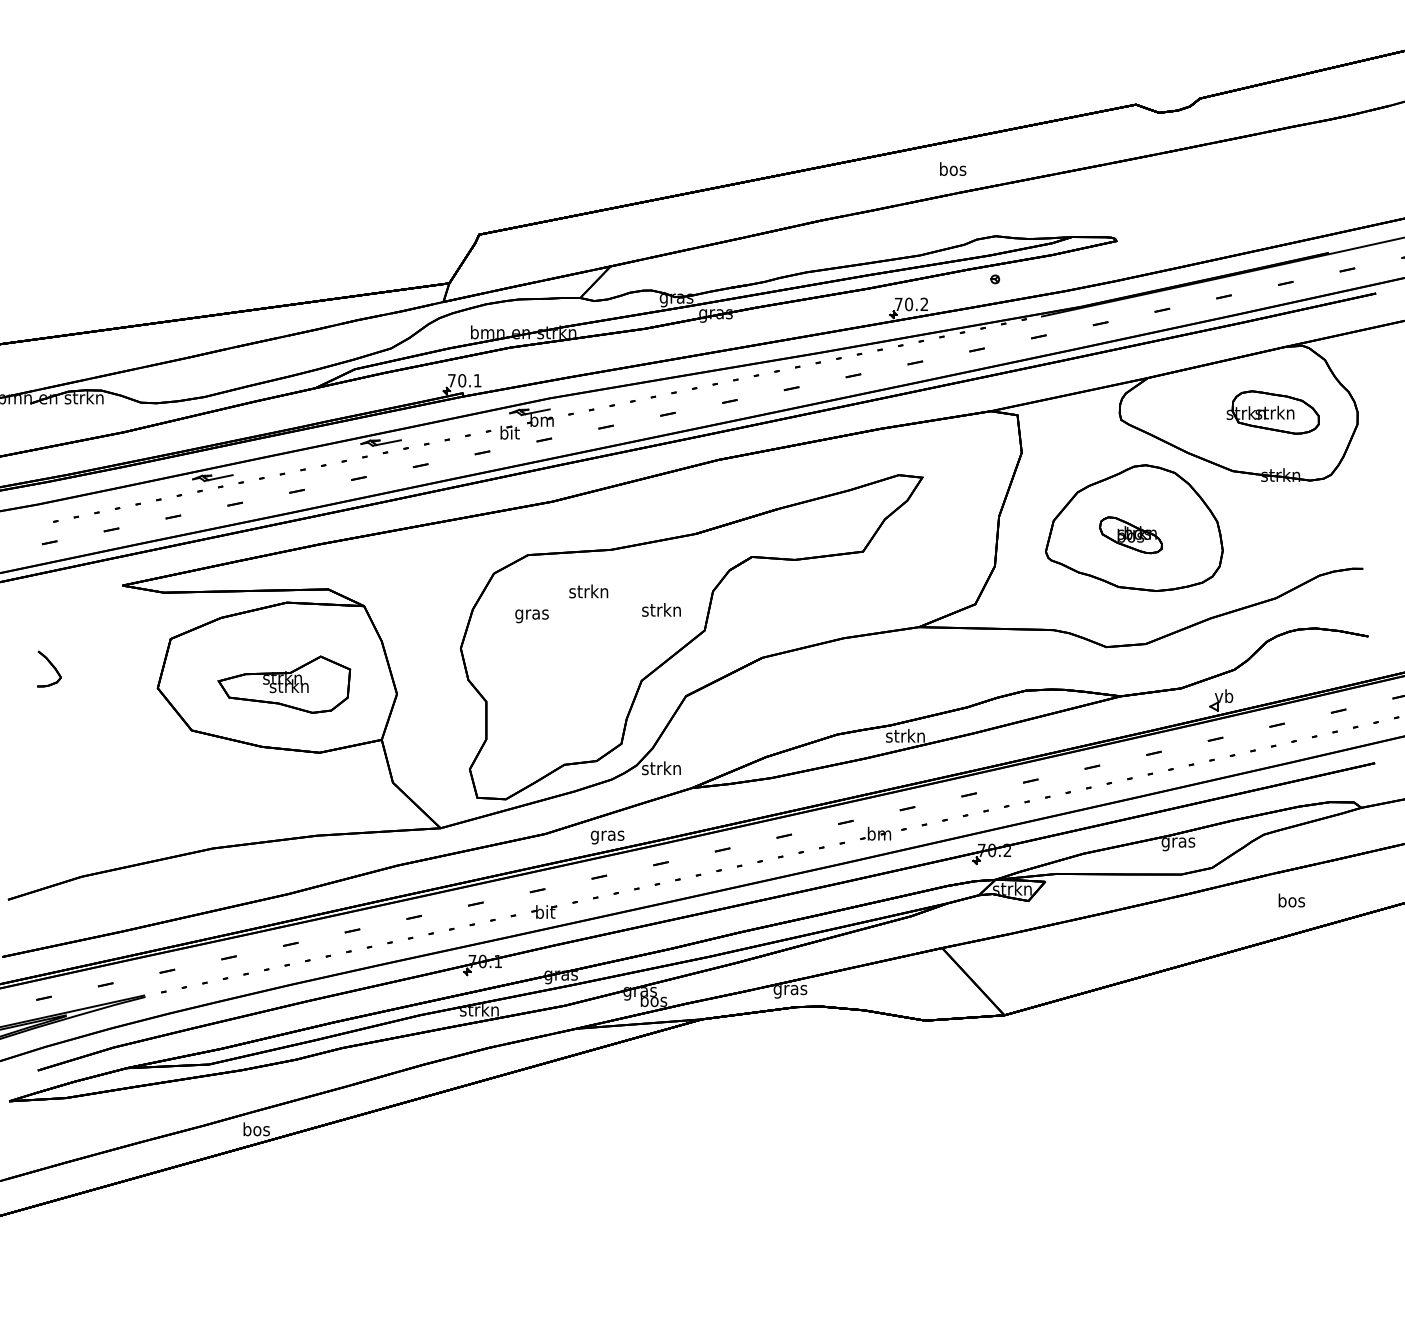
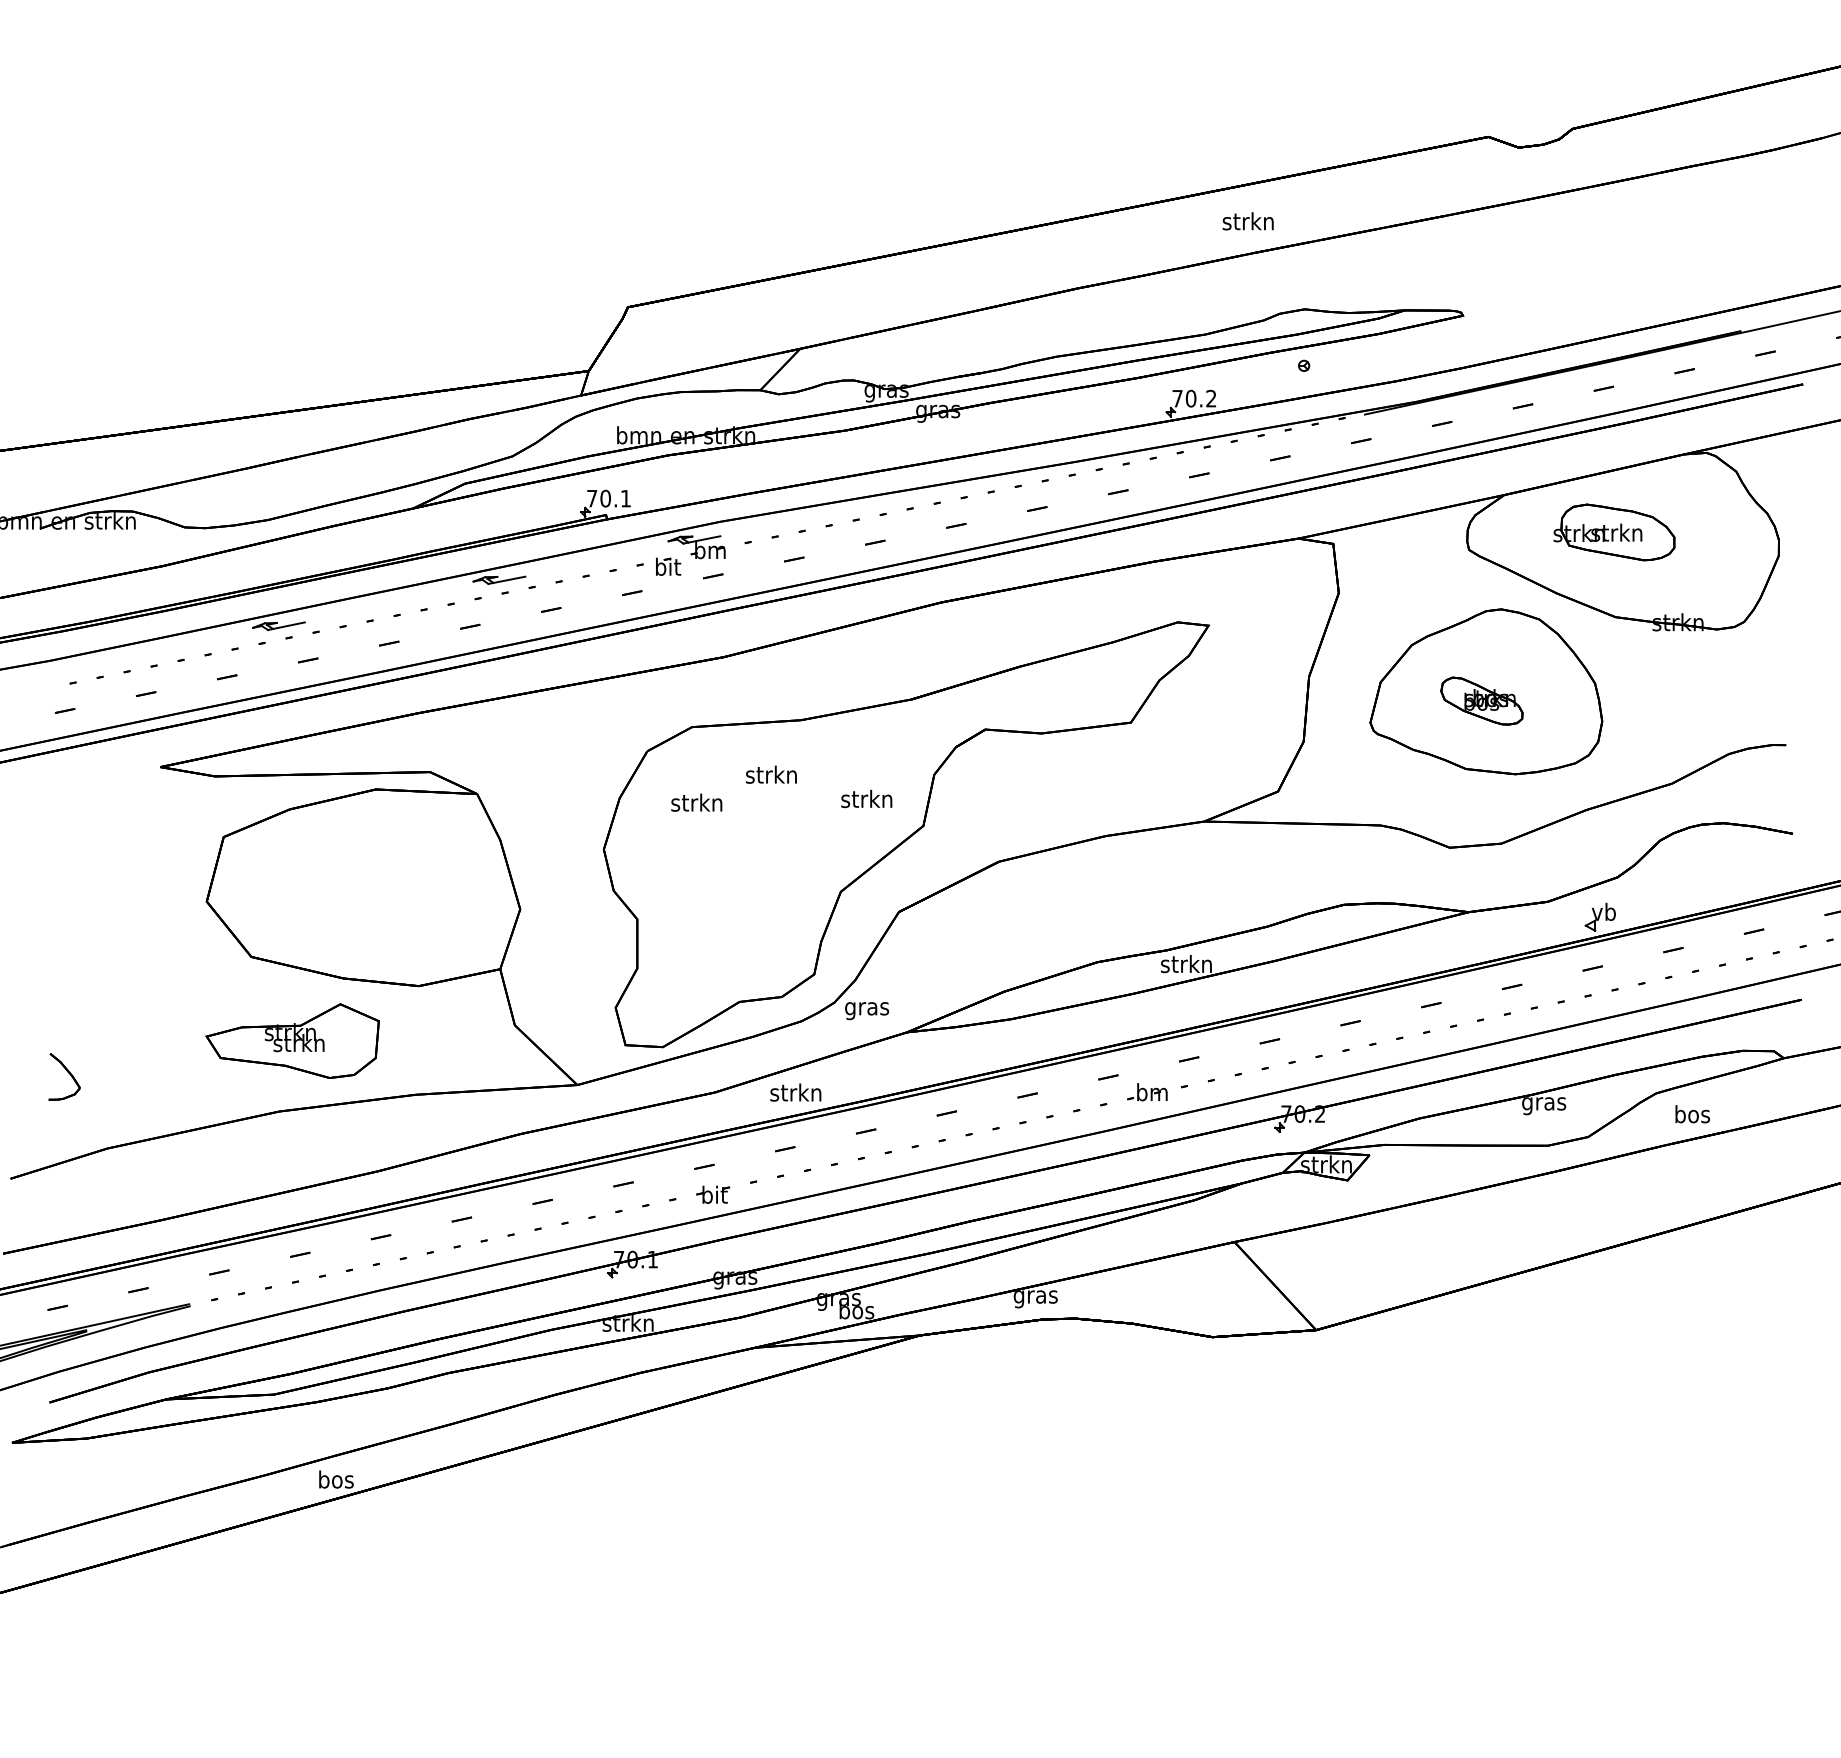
text: (952, 168) -> (1248, 220), bos -> strkn
part: (1272, 412) -> (1613, 532), moved
text: (531, 614) -> (696, 804), gras -> strkn
part: (49, 668) -> (64, 1076), moved
part: (284, 684) -> (292, 1040), moved
text: (661, 769) -> (866, 1008), strkn -> gras
text: (606, 835) -> (794, 1094), gras -> strkn
text: (1291, 900) -> (1692, 1114), moved

